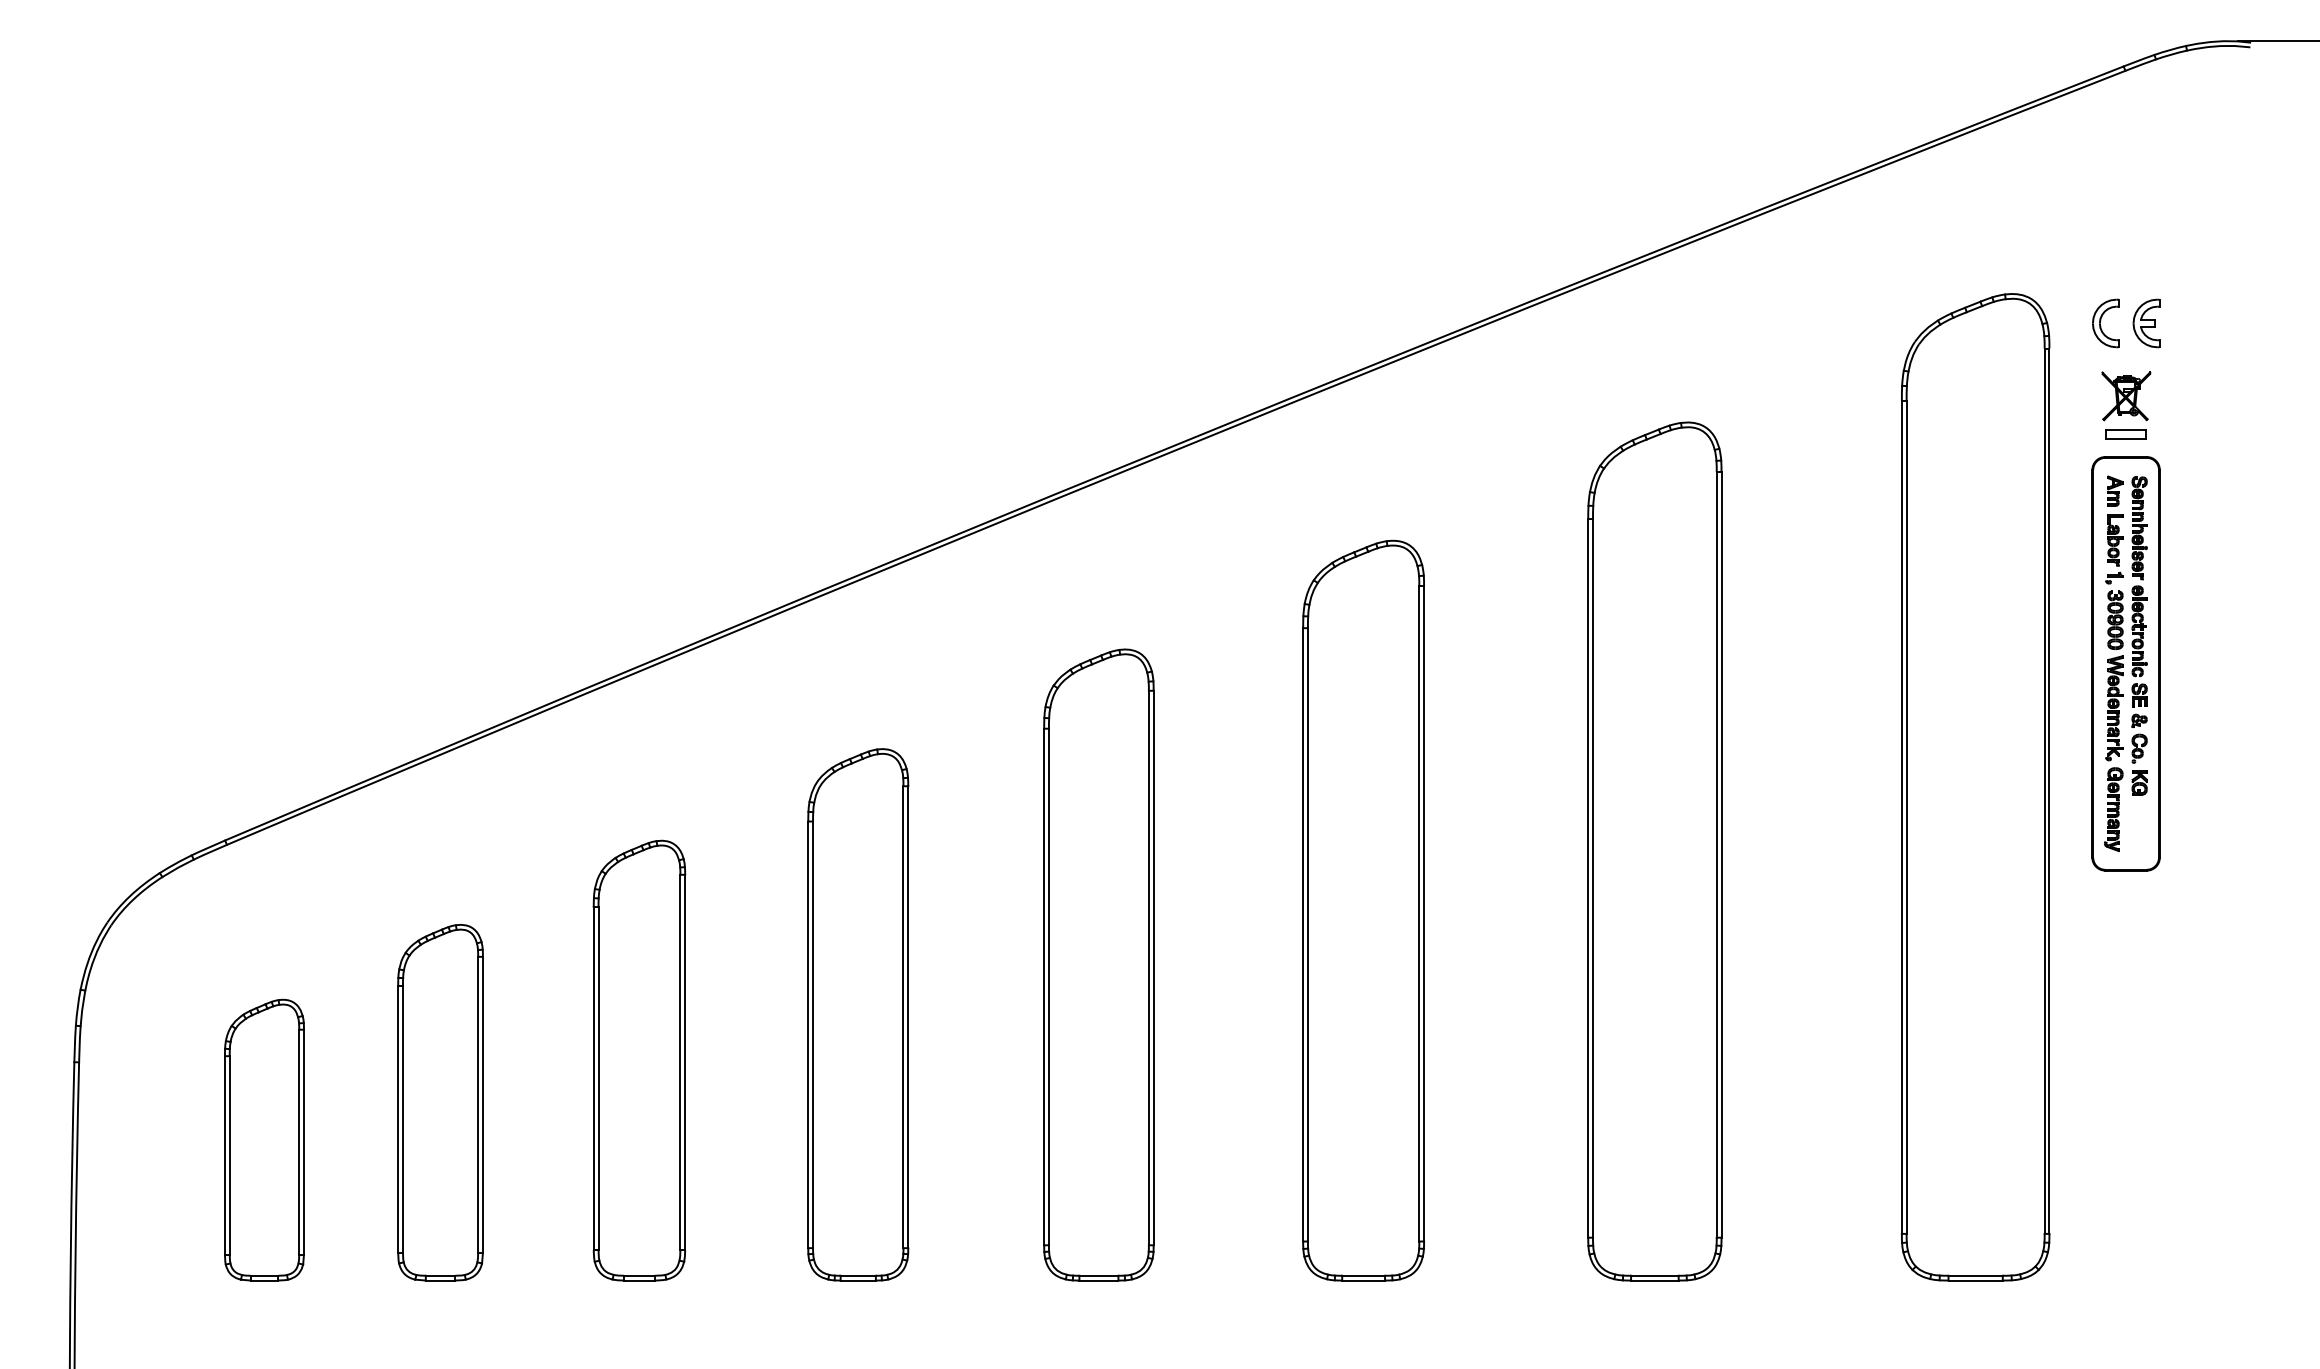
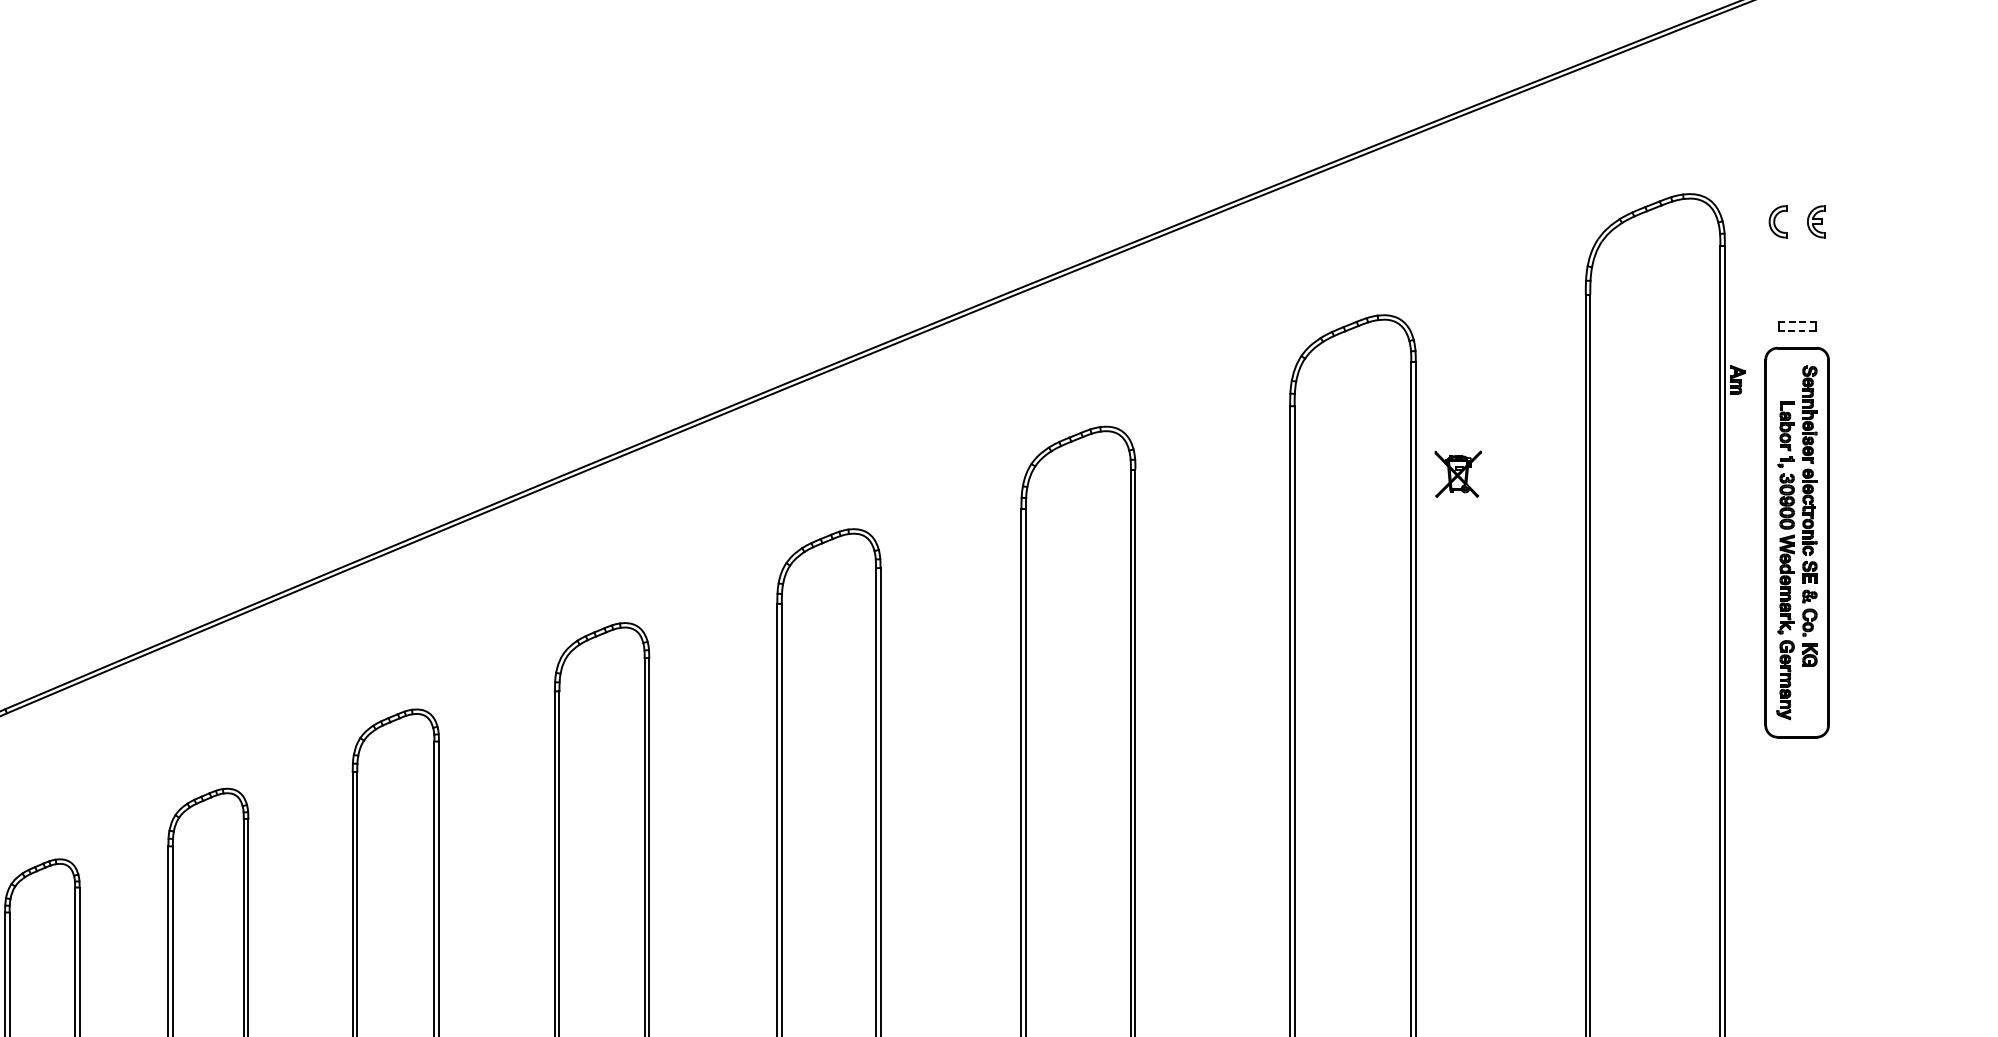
part: (2105, 323) -> (1777, 221), size x0.7
part: (2146, 323) -> (1816, 221), size x0.7
part: (2126, 396) -> (1458, 474), moved
line: (2126, 429) -> (1797, 321), solid -> dashed
line: (2126, 439) -> (1797, 331), solid -> dashed
part: (2115, 490) -> (1738, 379), moved

